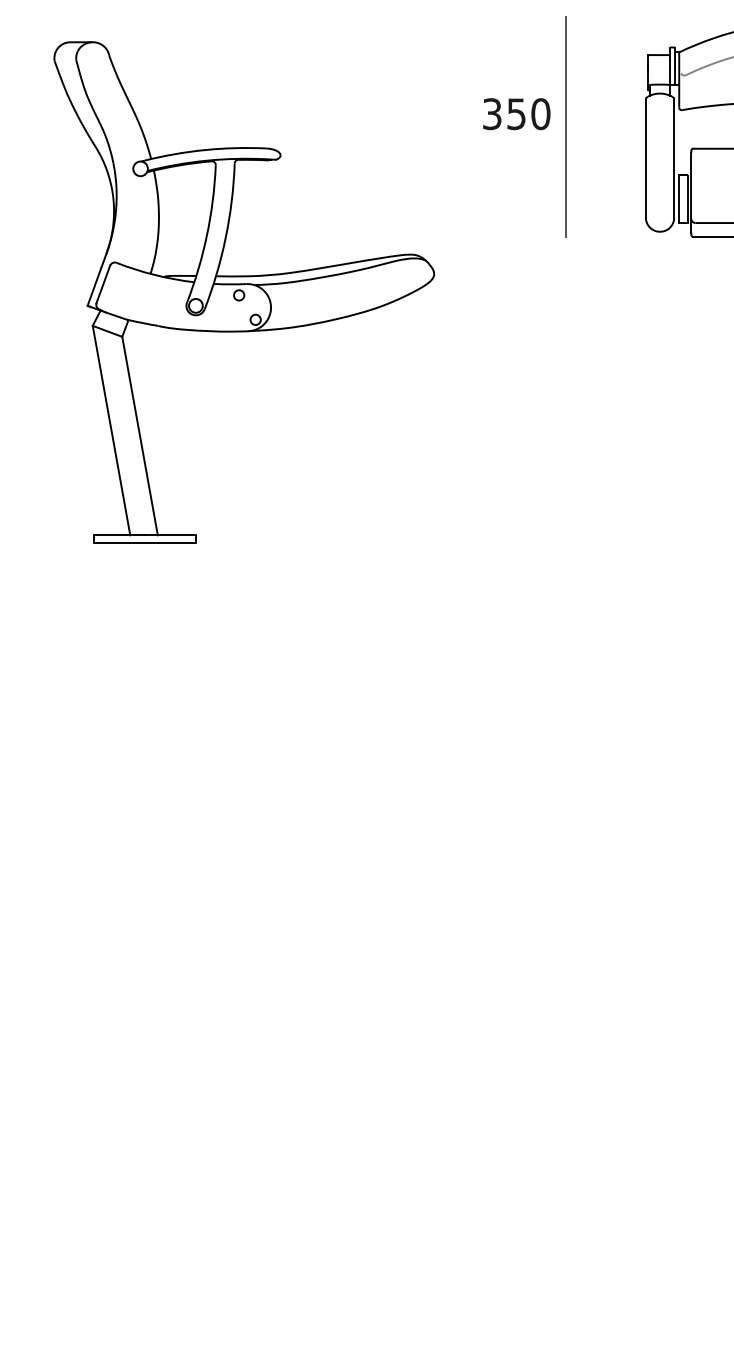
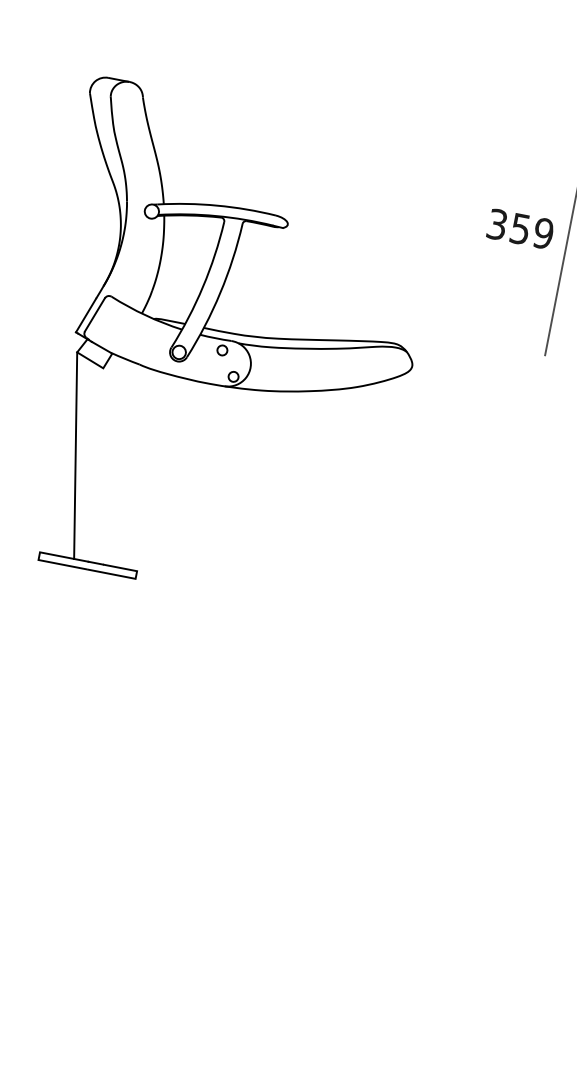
text: (540, 114) -> (543, 233), 350 -> 359
line: (139, 435) -> (101, 465), removed

